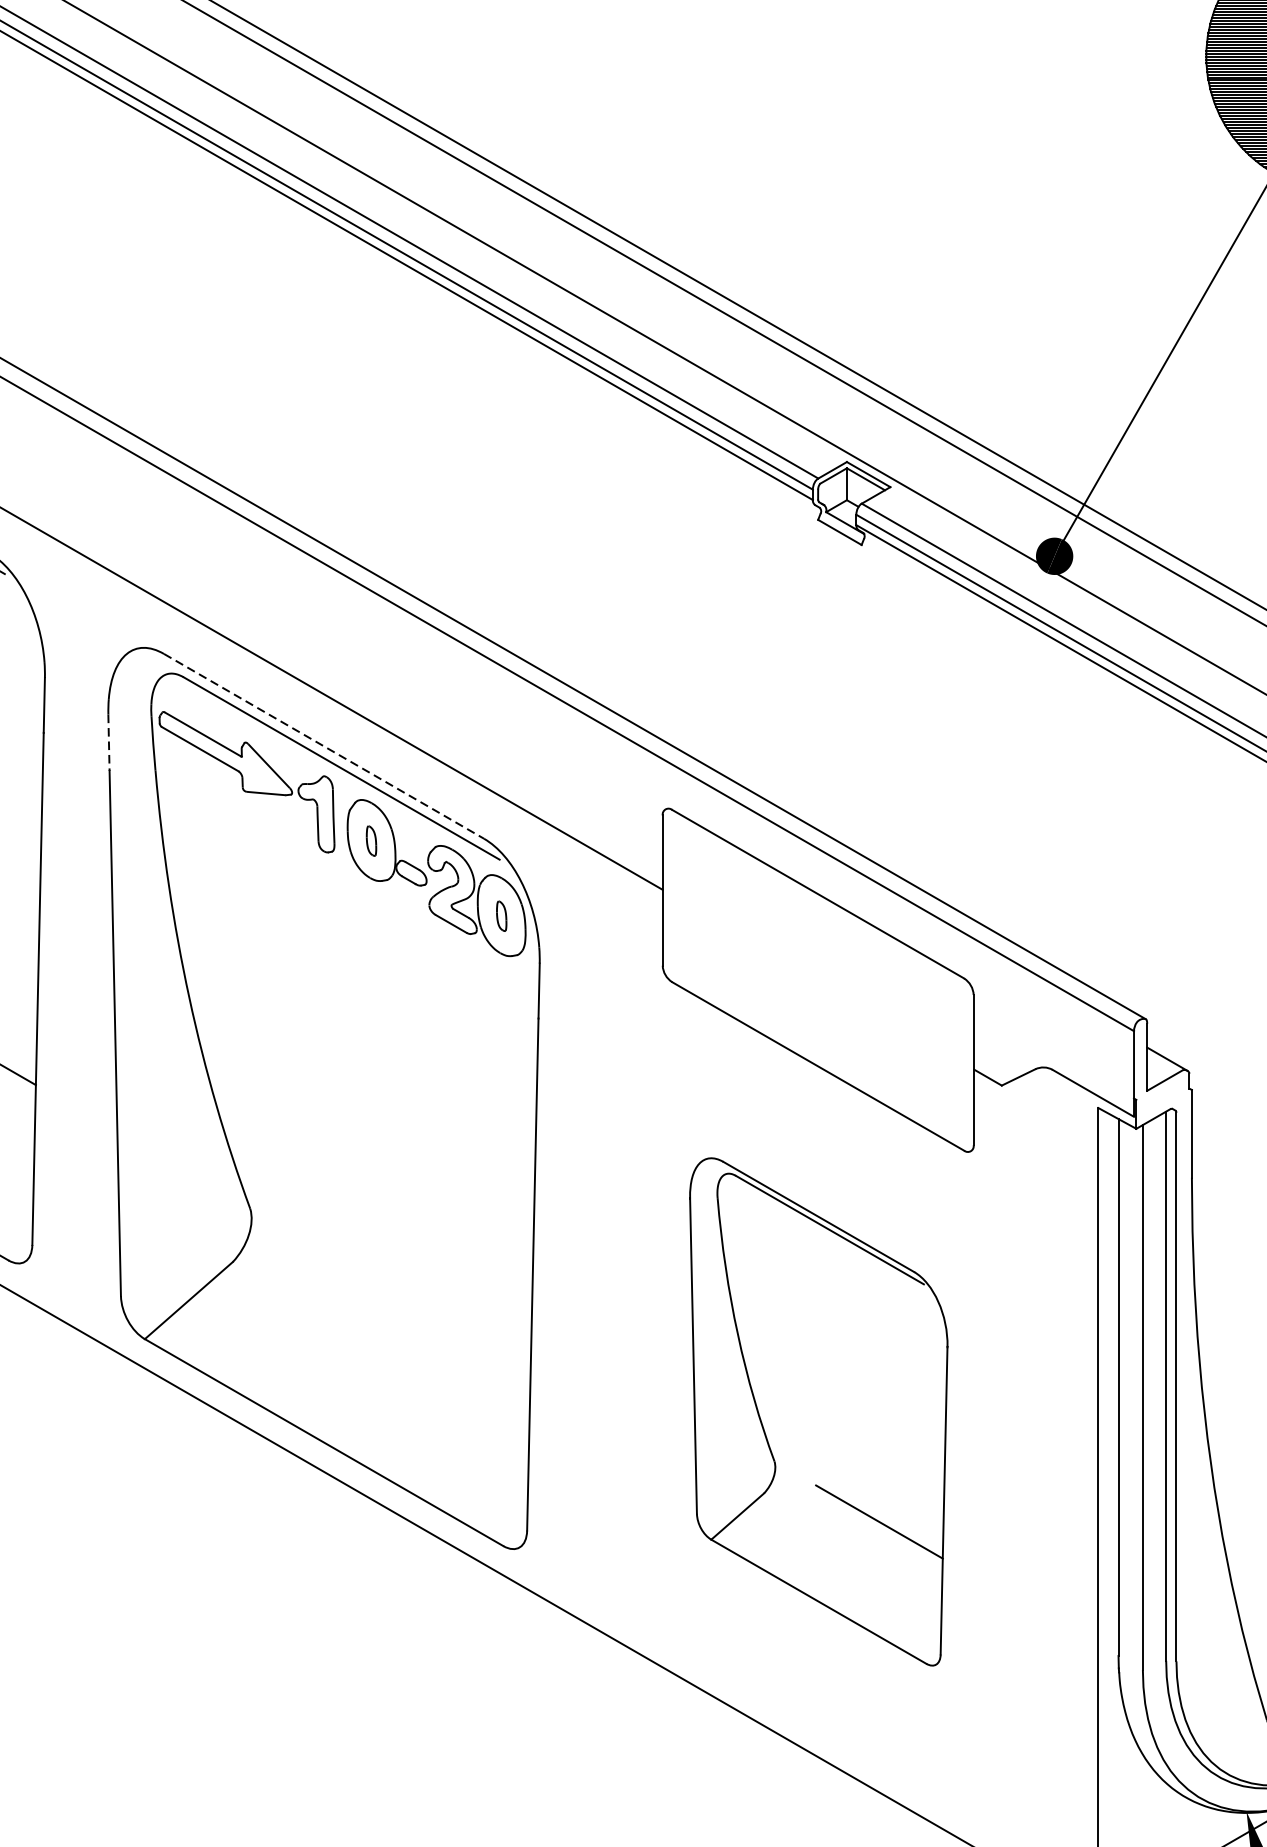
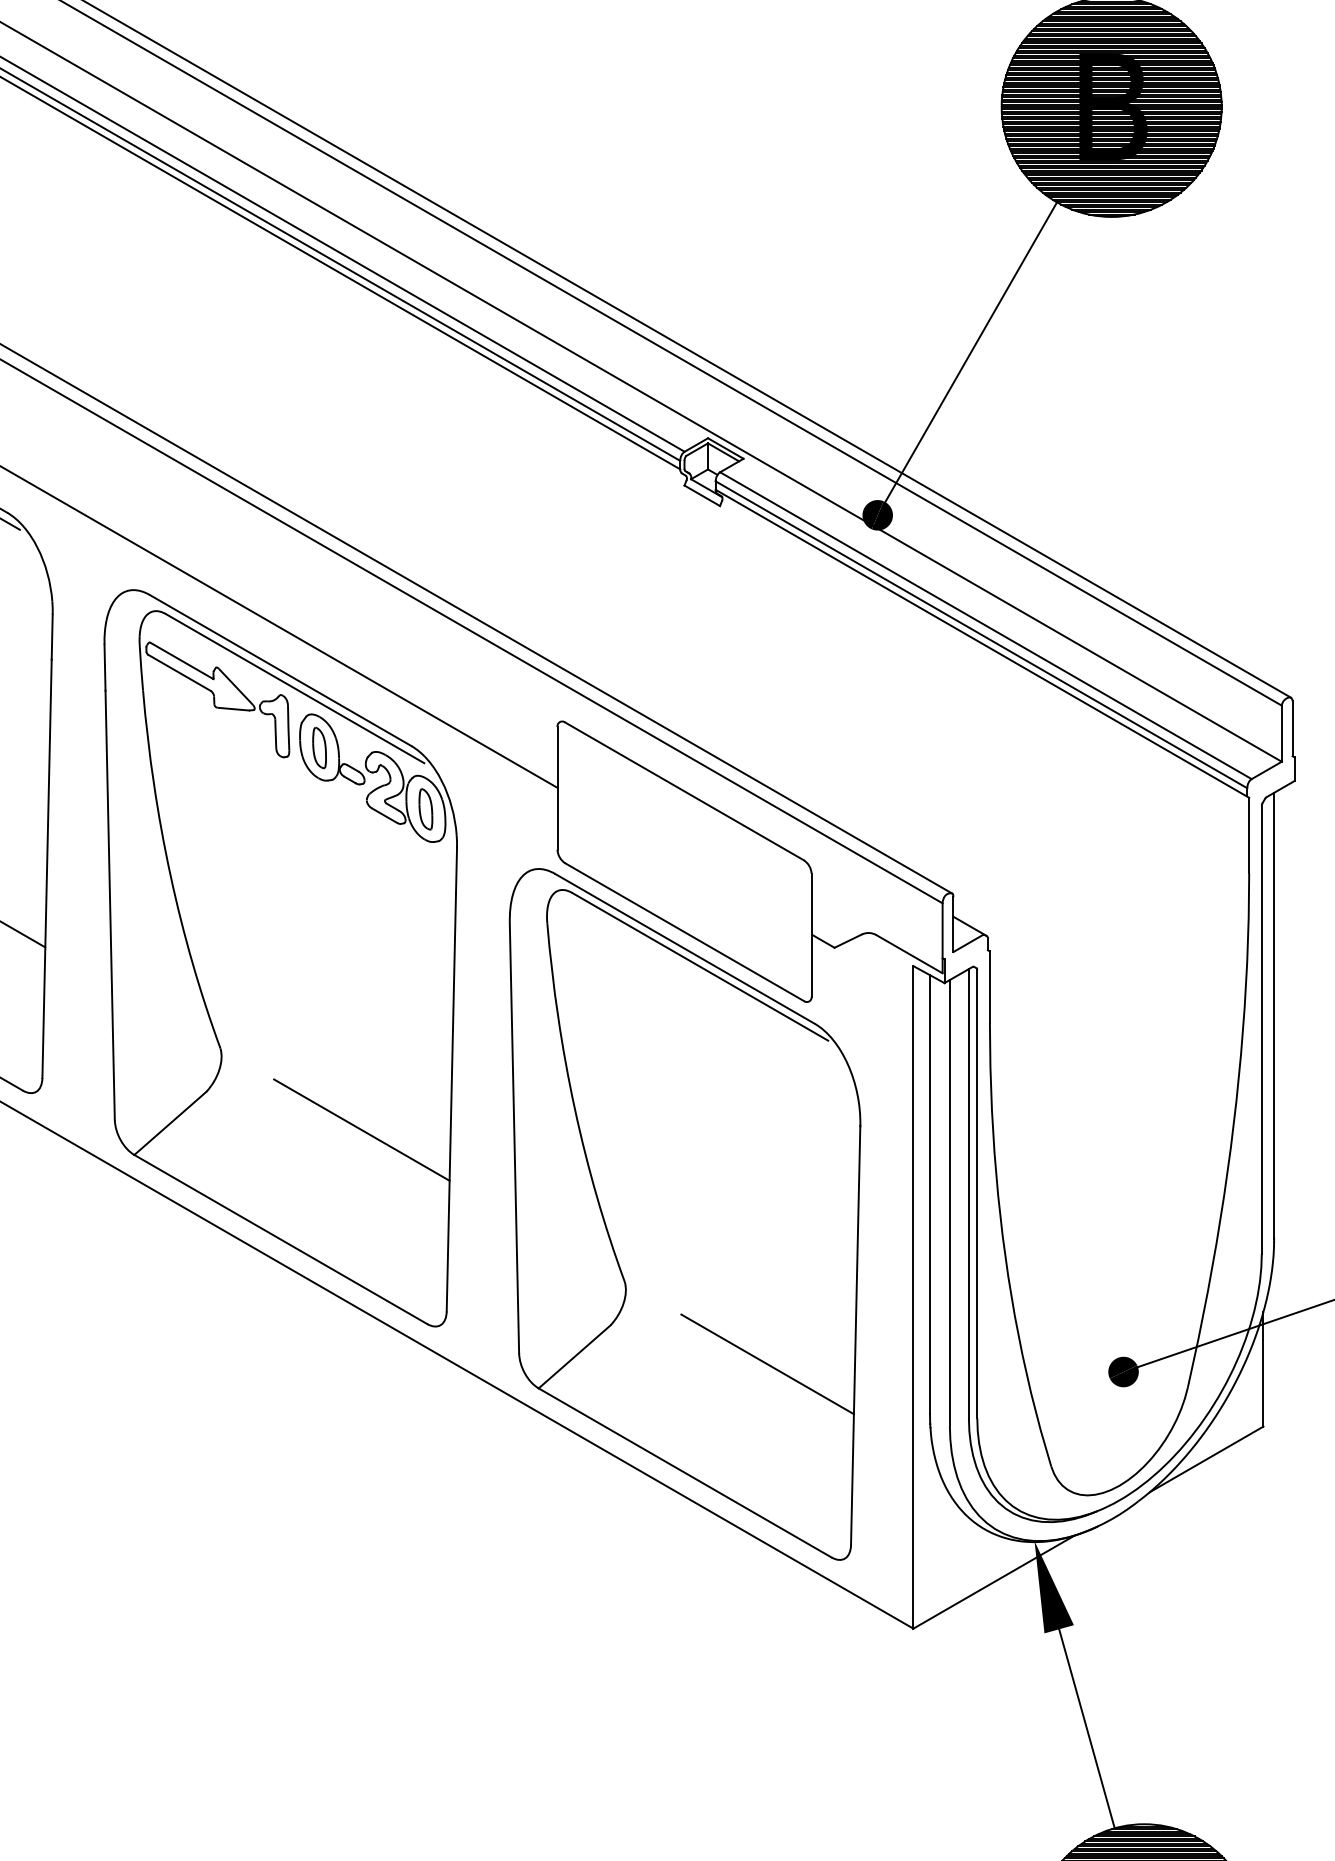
line: (109, 743) -> (105, 668), dashed -> solid
line: (323, 746) -> (280, 670), dashed -> solid
part: (371, 840) -> (319, 747), size x1.67
part: (501, 916) -> (425, 809), size x1.67
line: (422, 1307) -> (361, 1129), added
part: (818, 1411) -> (684, 1214), size x1.67

